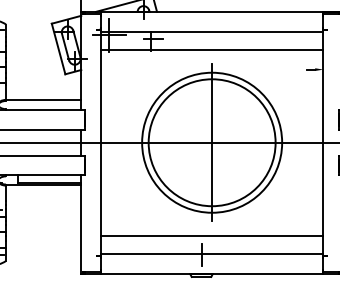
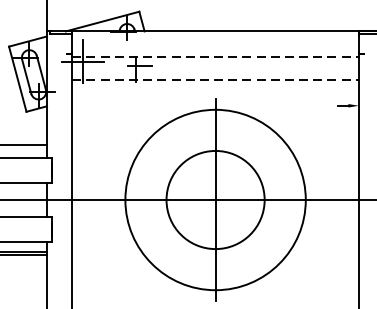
line: (212, 31) -> (216, 56), solid -> dashed
line: (212, 49) -> (216, 79), solid -> dashed
circle: (211, 142) -> (214, 199), size x0.6

